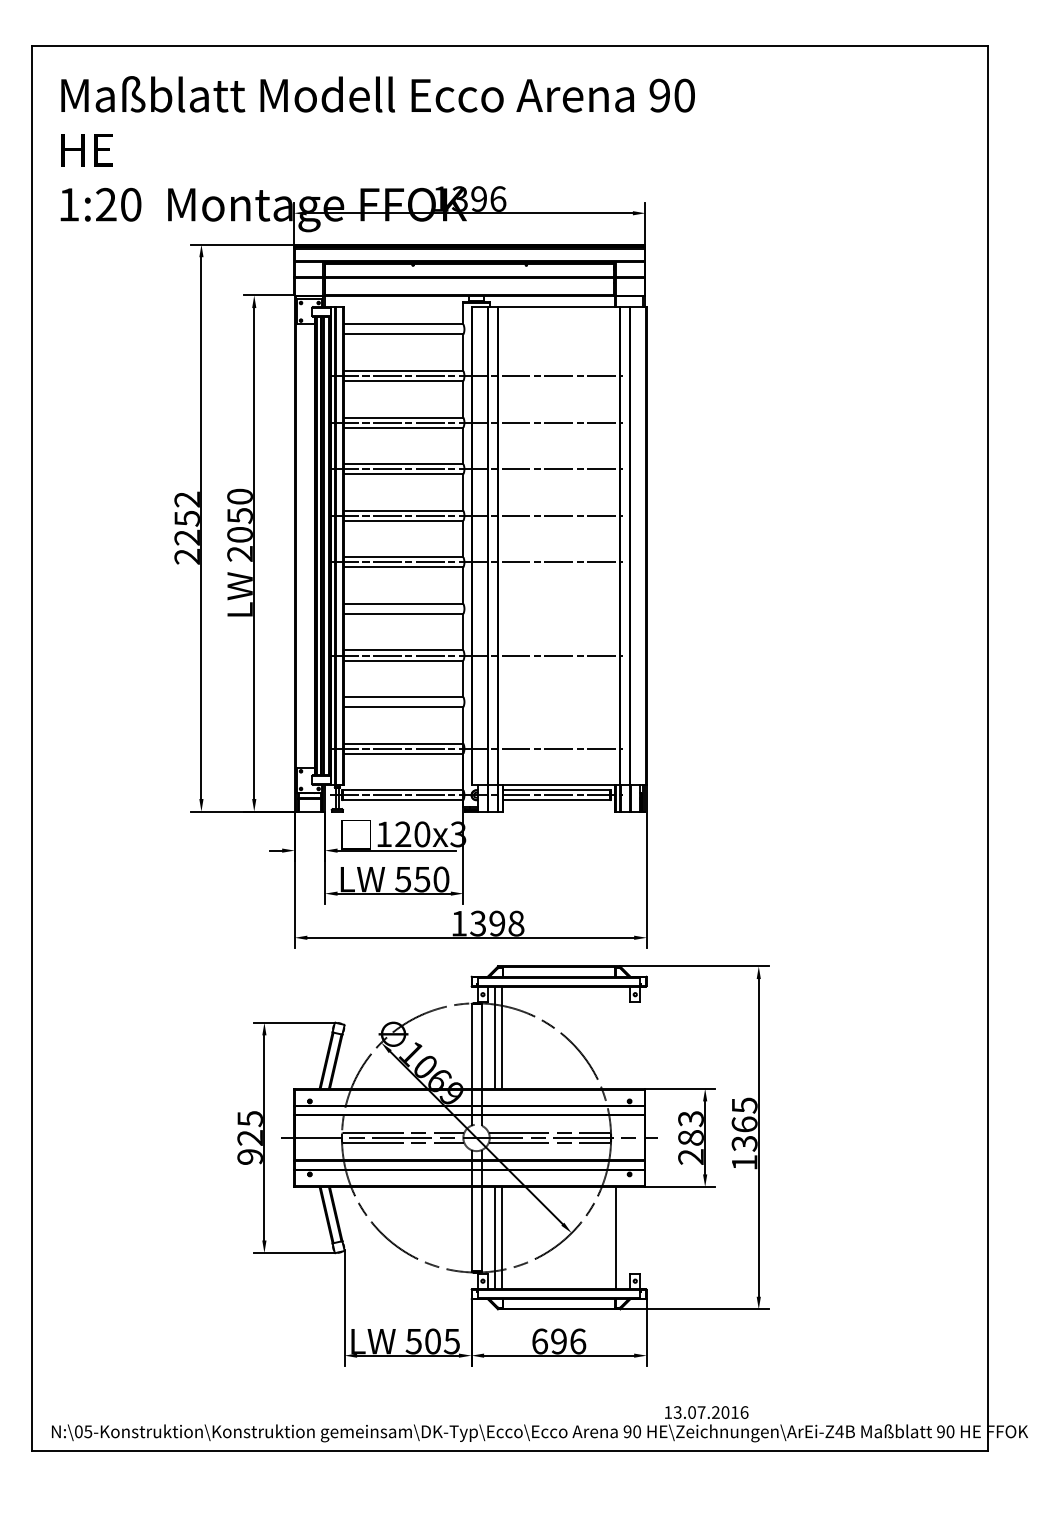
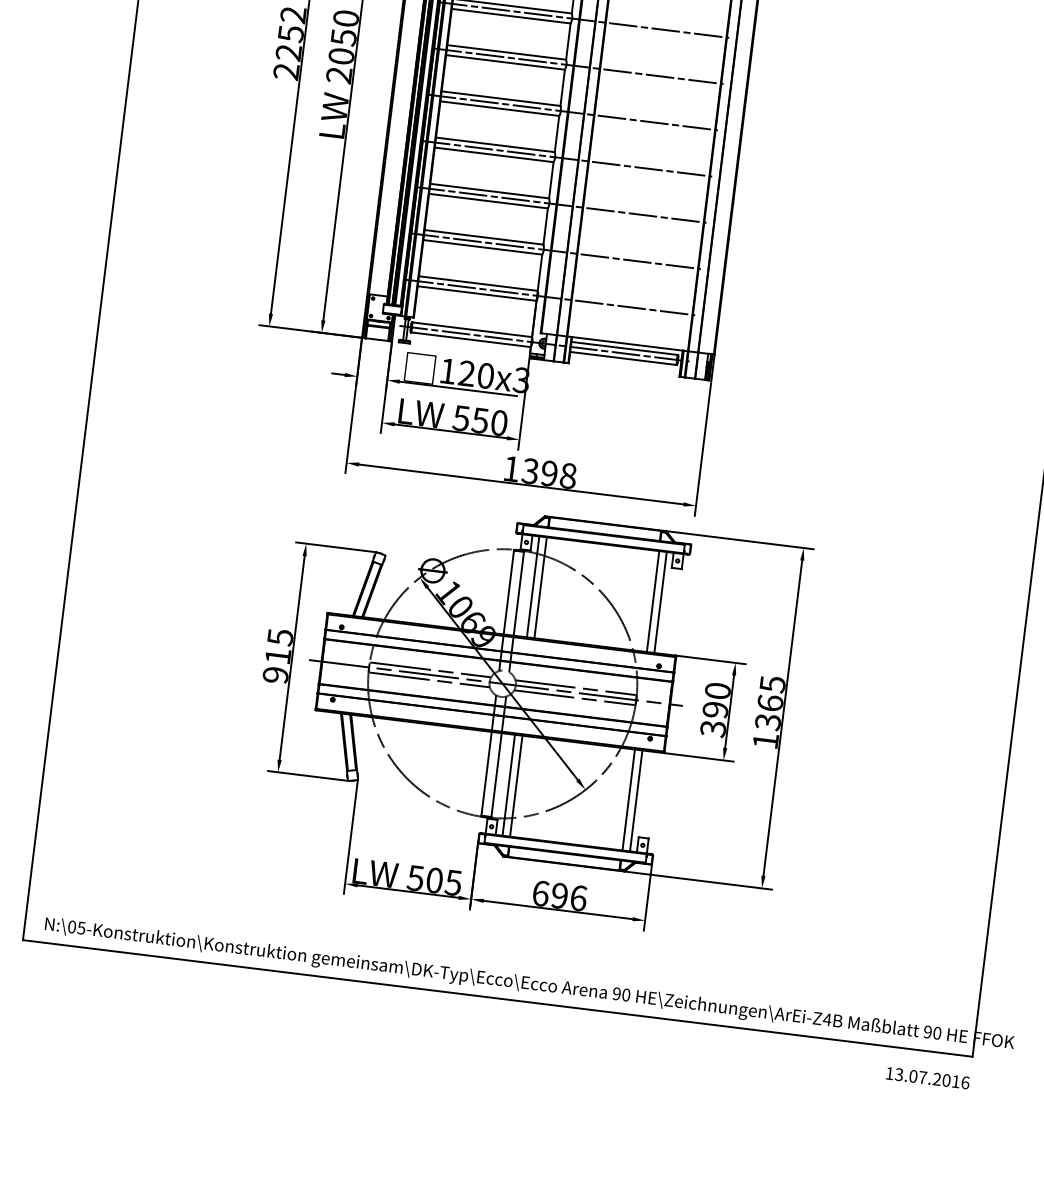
line: (476, 608) -> (567, 158), added
line: (476, 702) -> (555, 251), added
line: (615, 1037) -> (652, 601), added
line: (623, 1037) -> (660, 602), added
text: (249, 1137) -> (277, 655), 925 -> 915
text: (690, 1138) -> (715, 710), 283 -> 390
line: (623, 1237) -> (636, 800), added
text: (706, 1412) -> (927, 1078), moved

